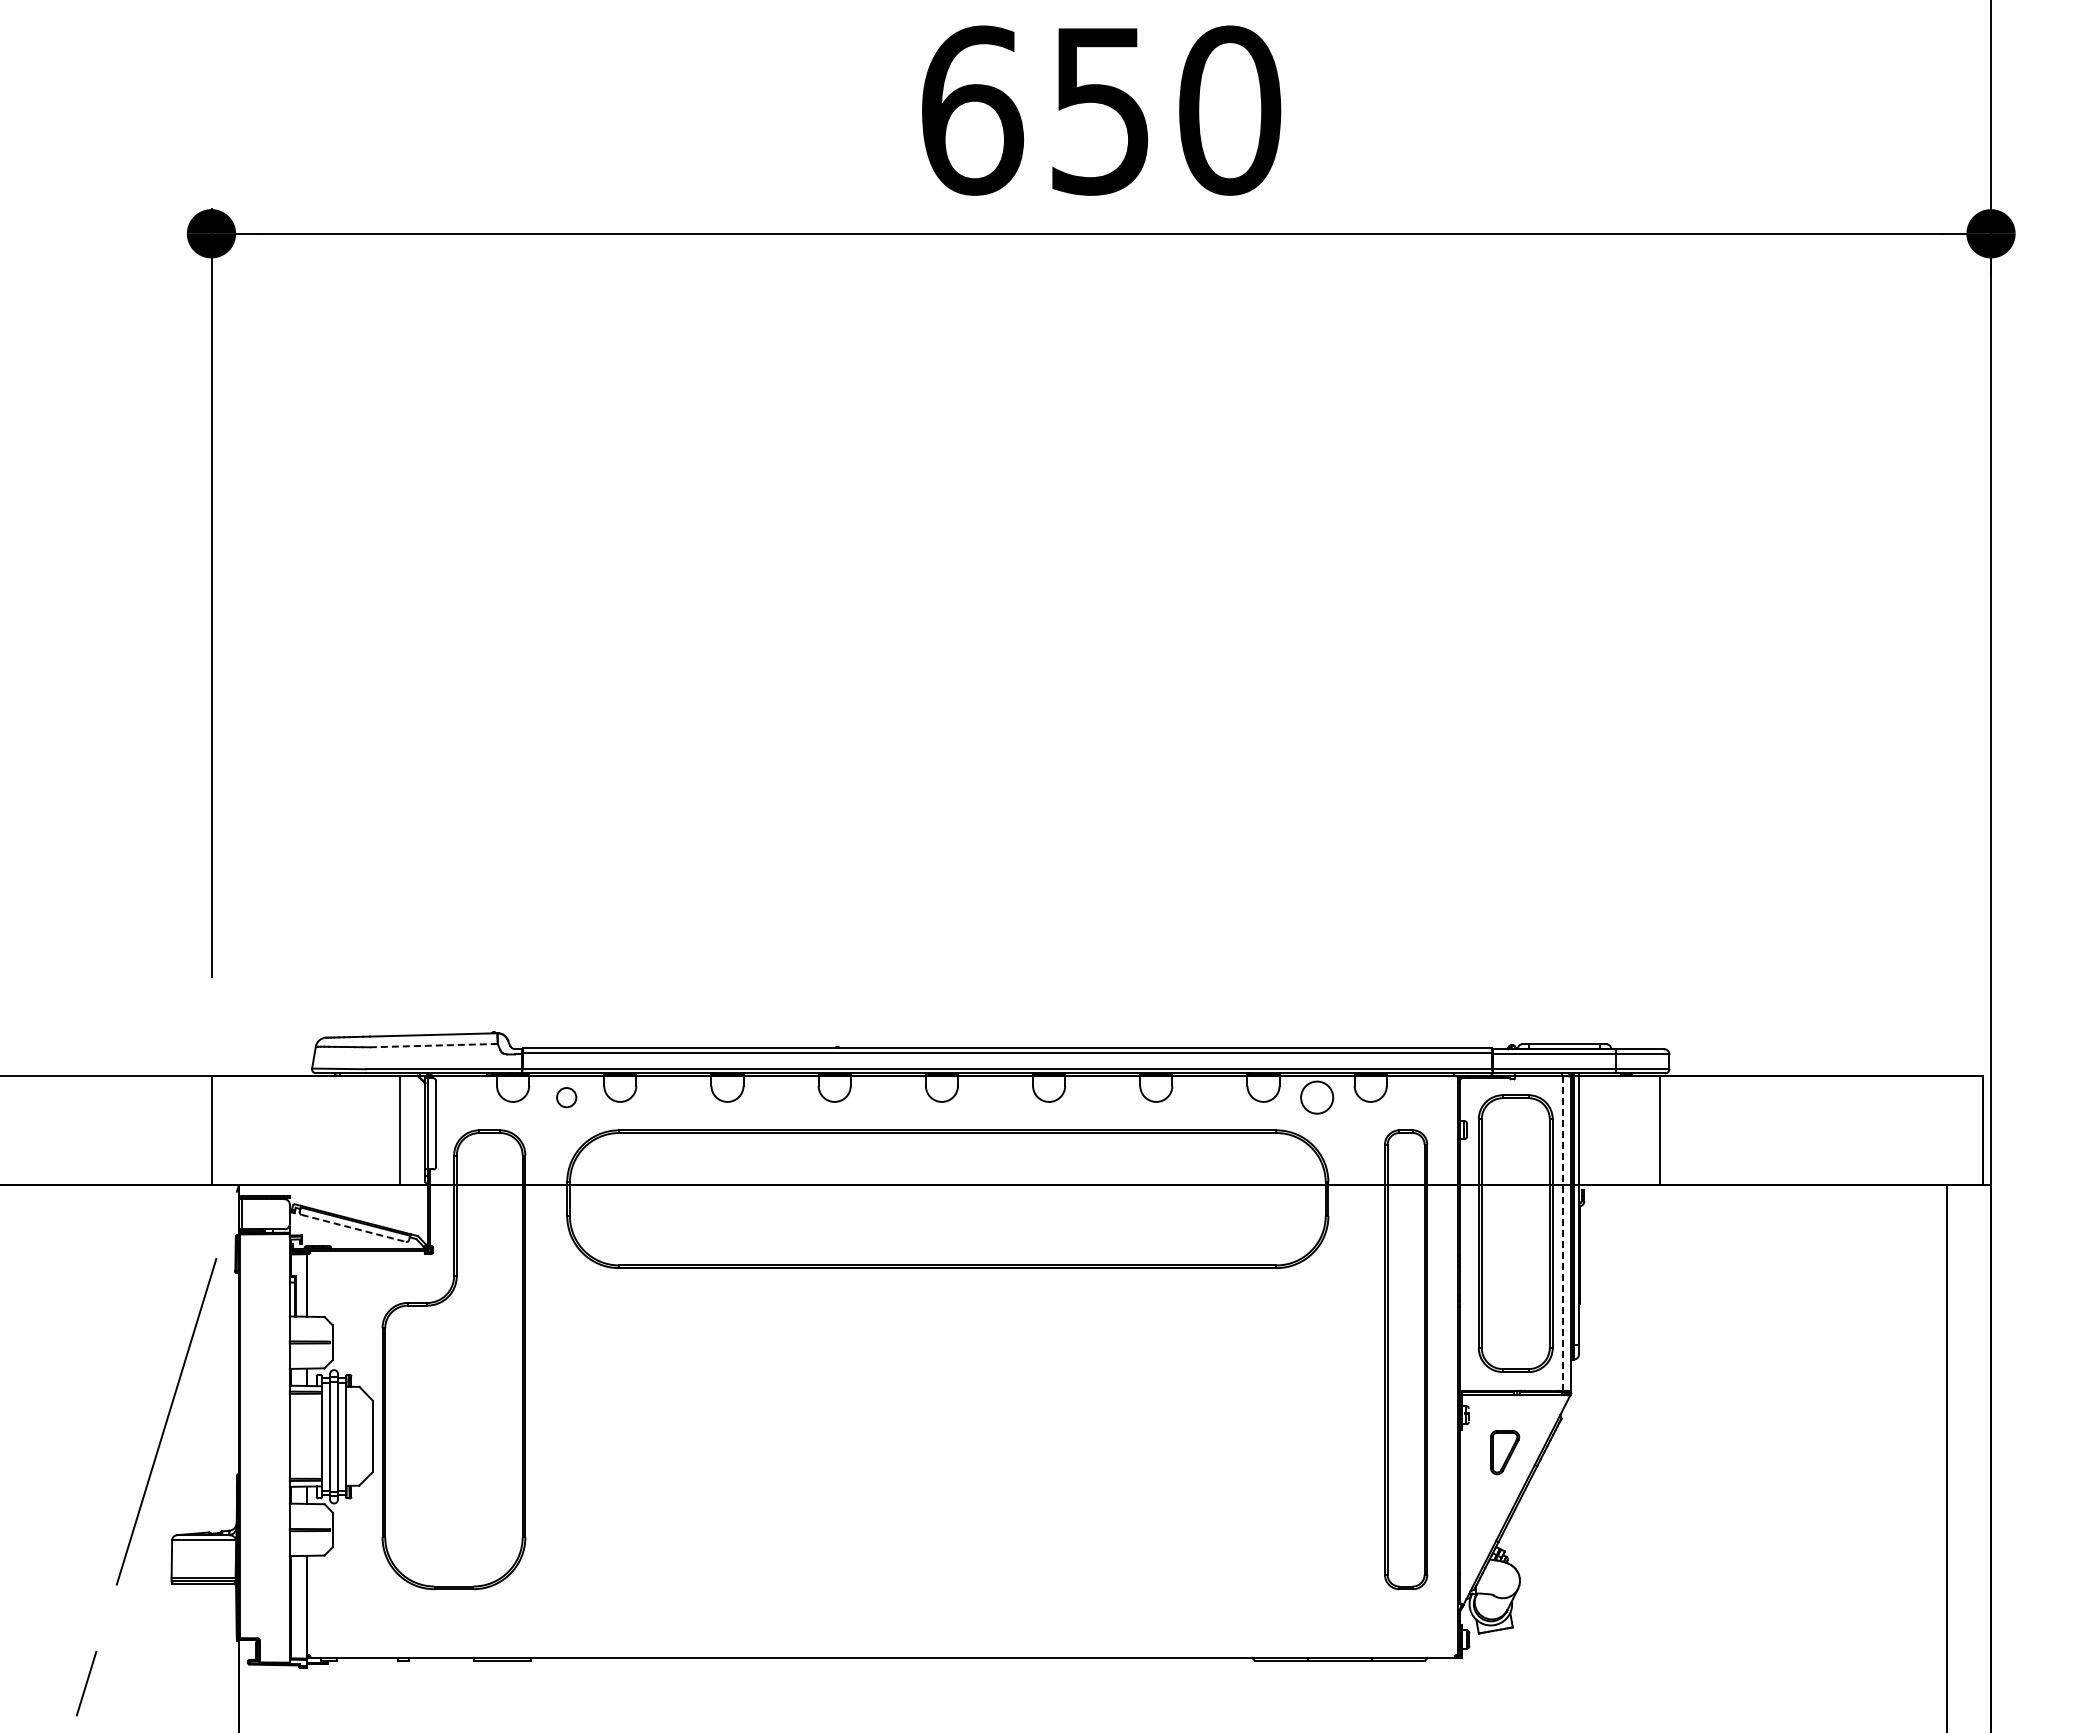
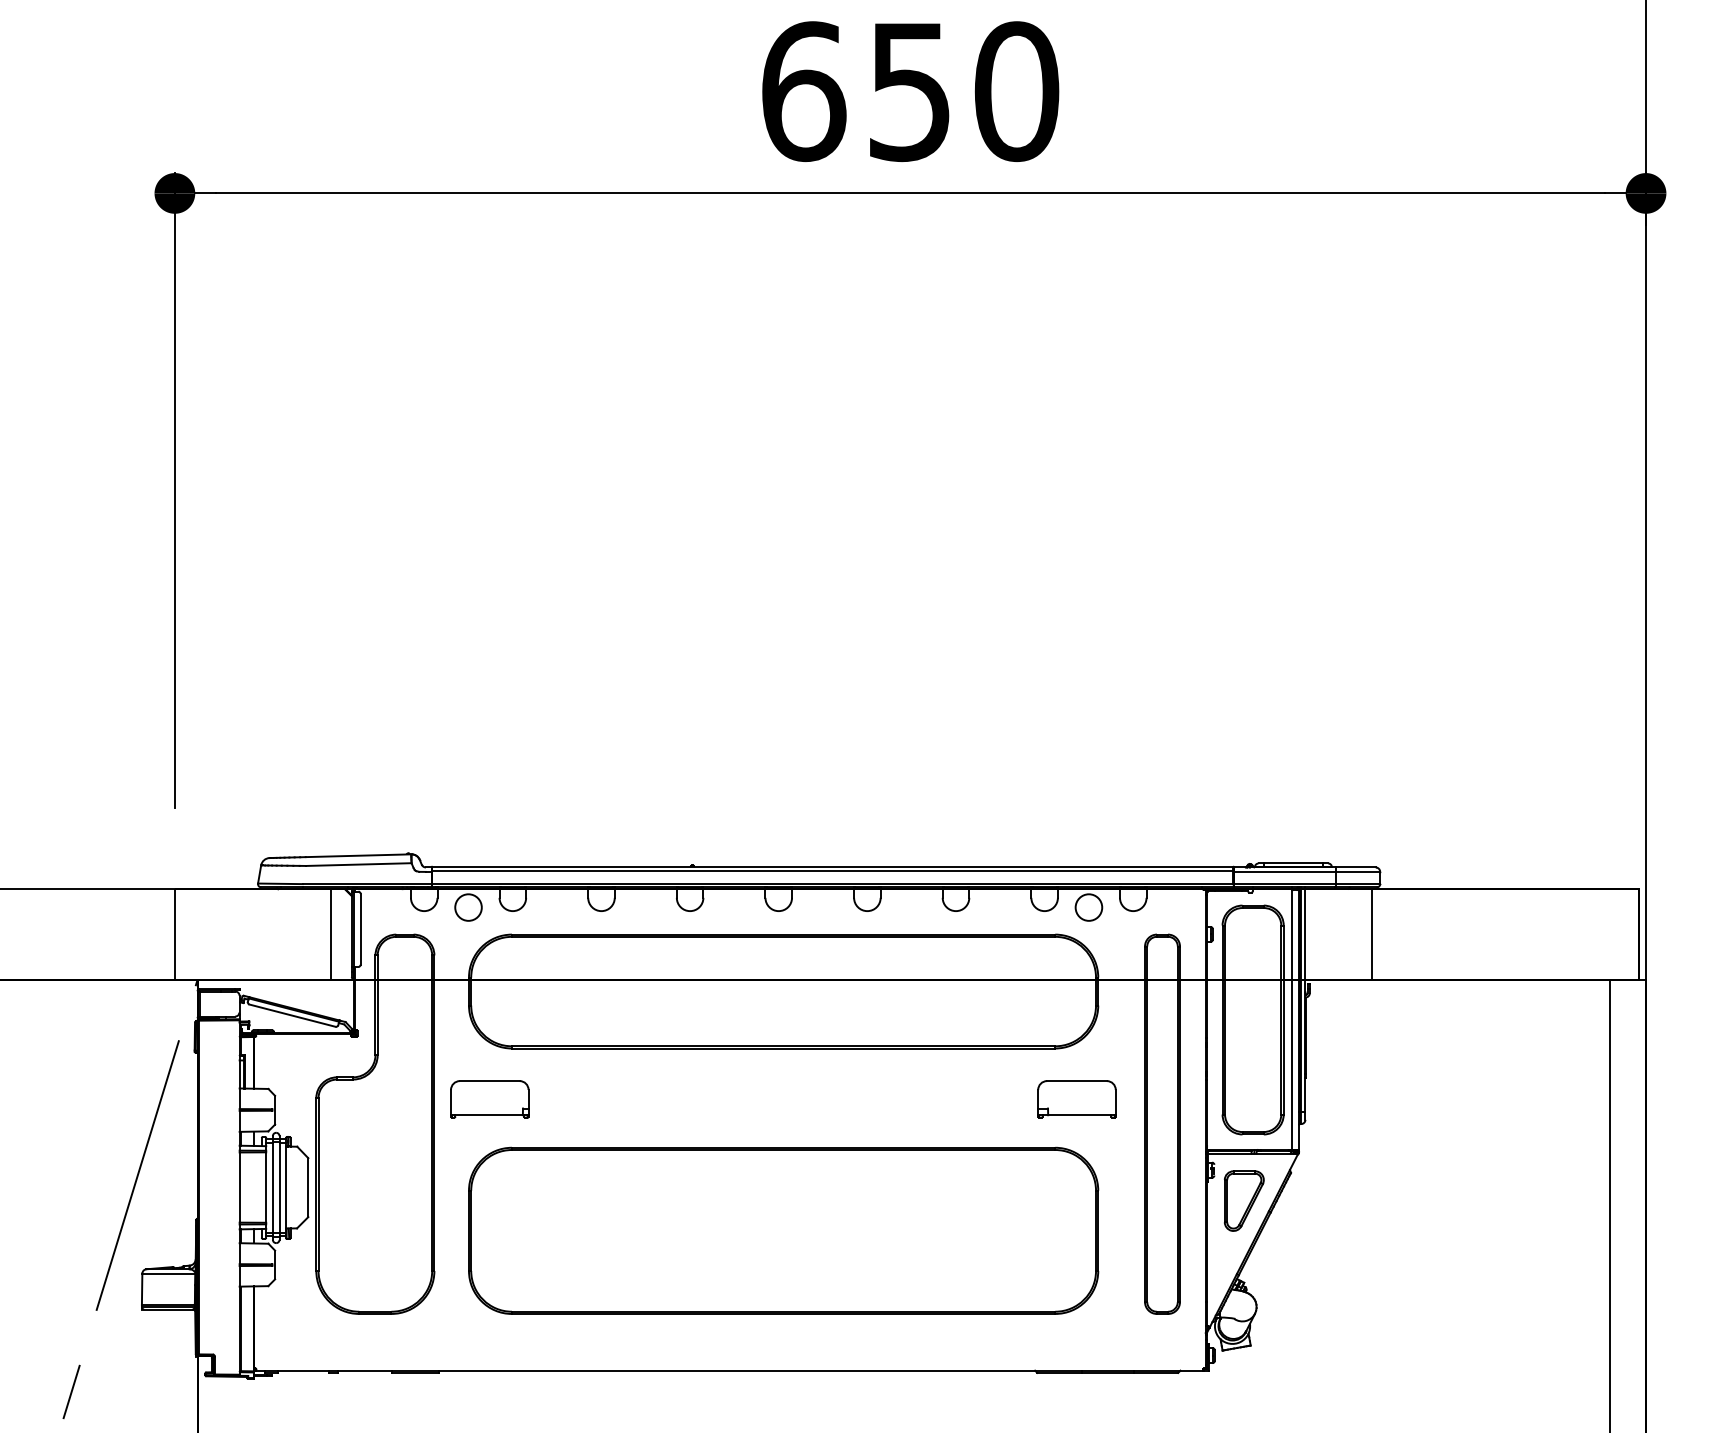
line: (433, 1045) -> (358, 864), dashed -> solid
circle: (566, 1097) -> (468, 907), size x1.67
line: (353, 1228) -> (292, 1015), dashed -> solid
line: (1563, 1233) -> (1292, 1019), dashed -> solid
part: (592, 1329) -> (489, 1099), added
part: (1302, 1329) -> (1076, 1099), added
part: (1504, 1452) -> (1243, 1200), size x1.67
part: (947, 1488) -> (783, 1230), added

